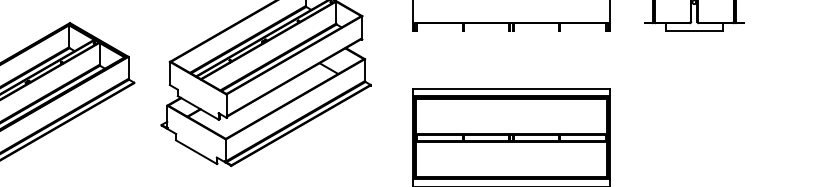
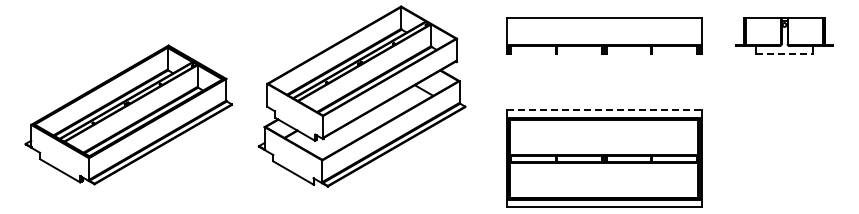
line: (695, 31) -> (785, 53), solid -> dashed
line: (511, 88) -> (604, 110), solid -> dashed

